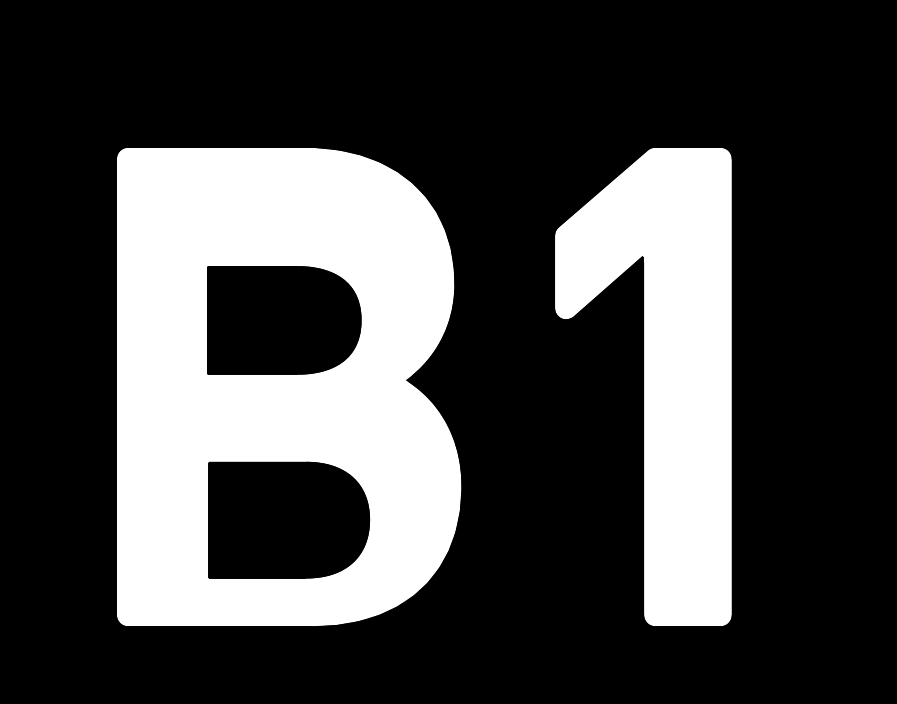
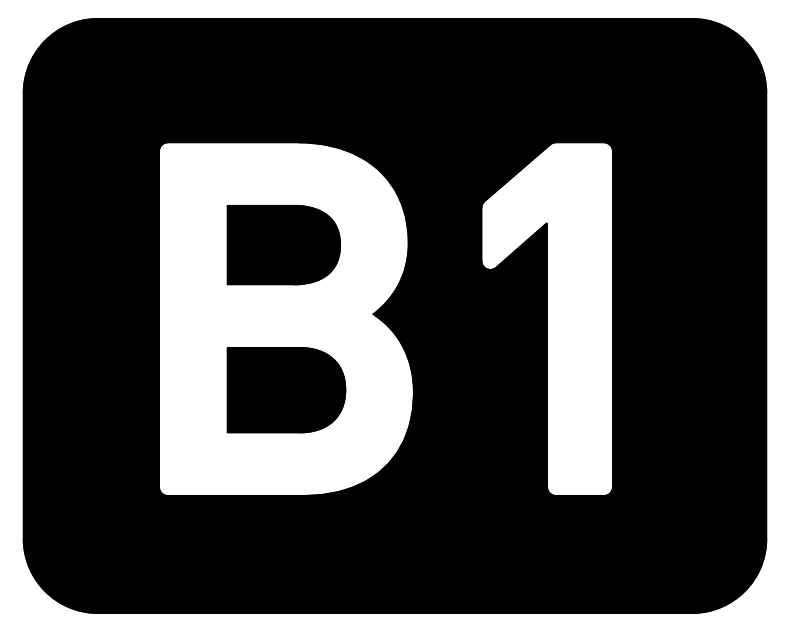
part: (283, 319) -> (283, 244), moved
part: (289, 520) -> (286, 390), moved

